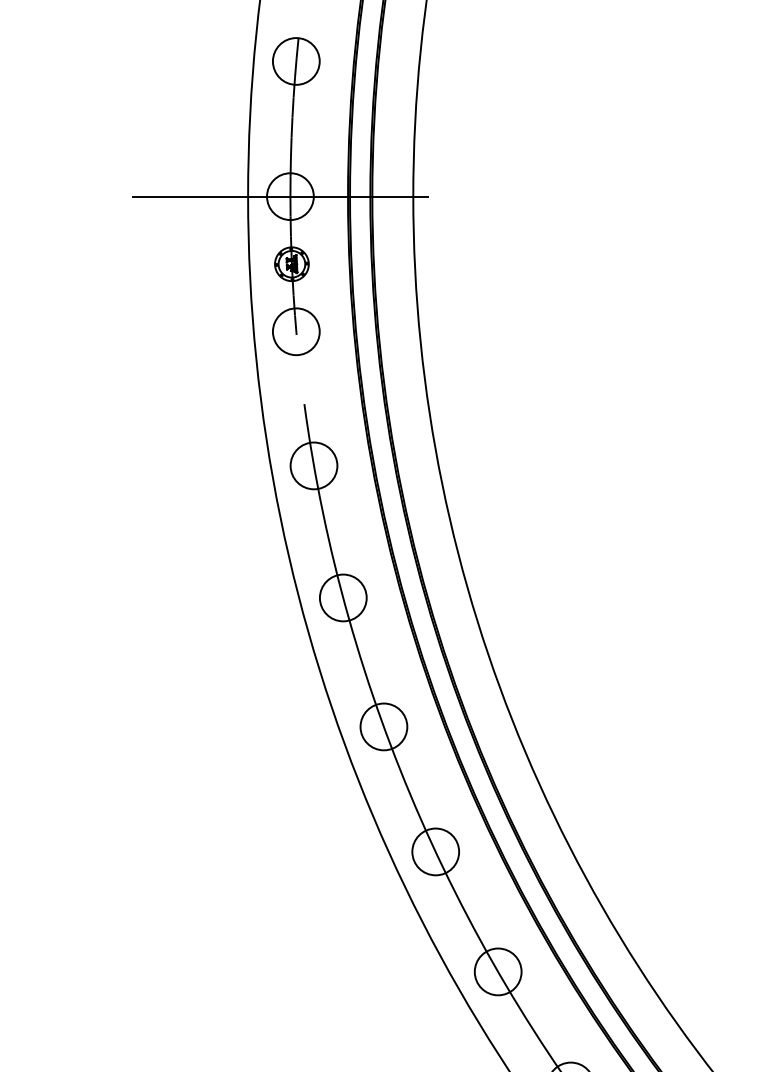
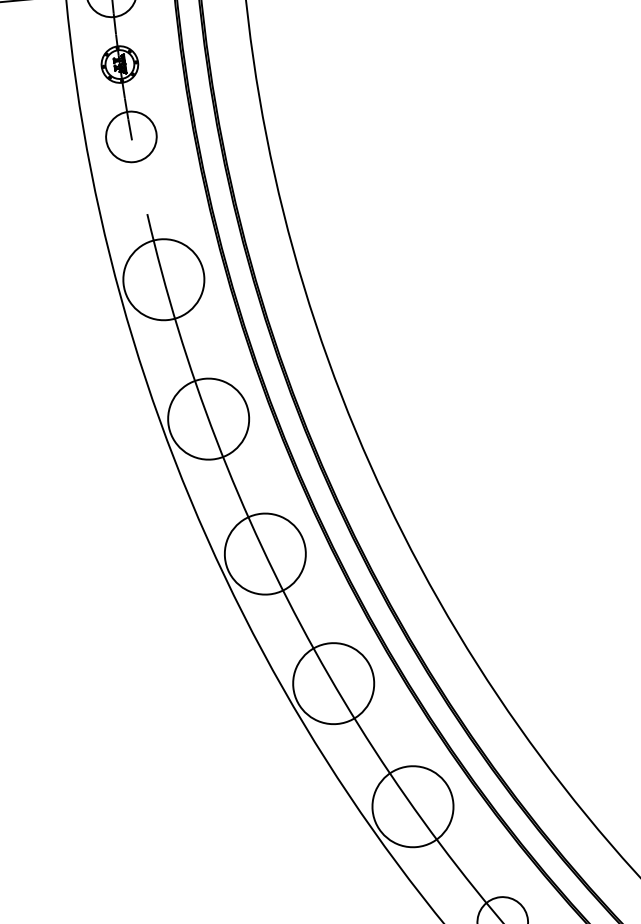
circle: (313, 465) -> (163, 279), size x1.6
circle: (342, 597) -> (207, 418), size x1.6
circle: (383, 726) -> (264, 553), size x1.6
circle: (435, 851) -> (333, 683), size x1.6
circle: (497, 971) -> (412, 806), size x1.6

